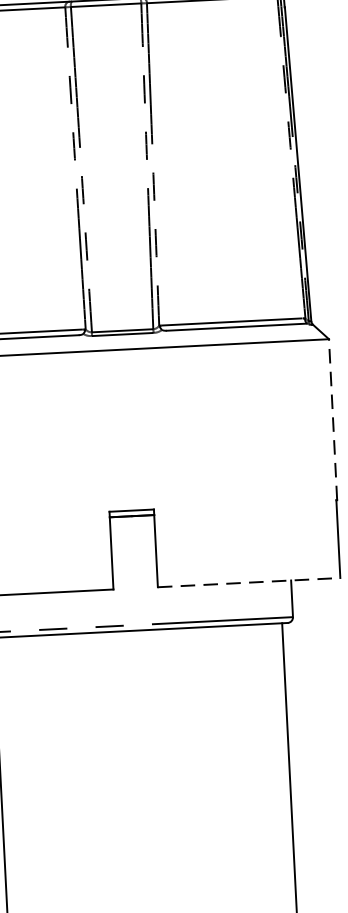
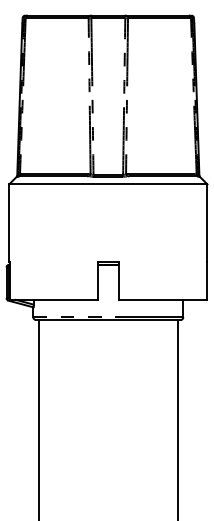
line: (333, 420) -> (207, 223), dashed -> solid
line: (249, 582) -> (163, 299), dashed -> solid

